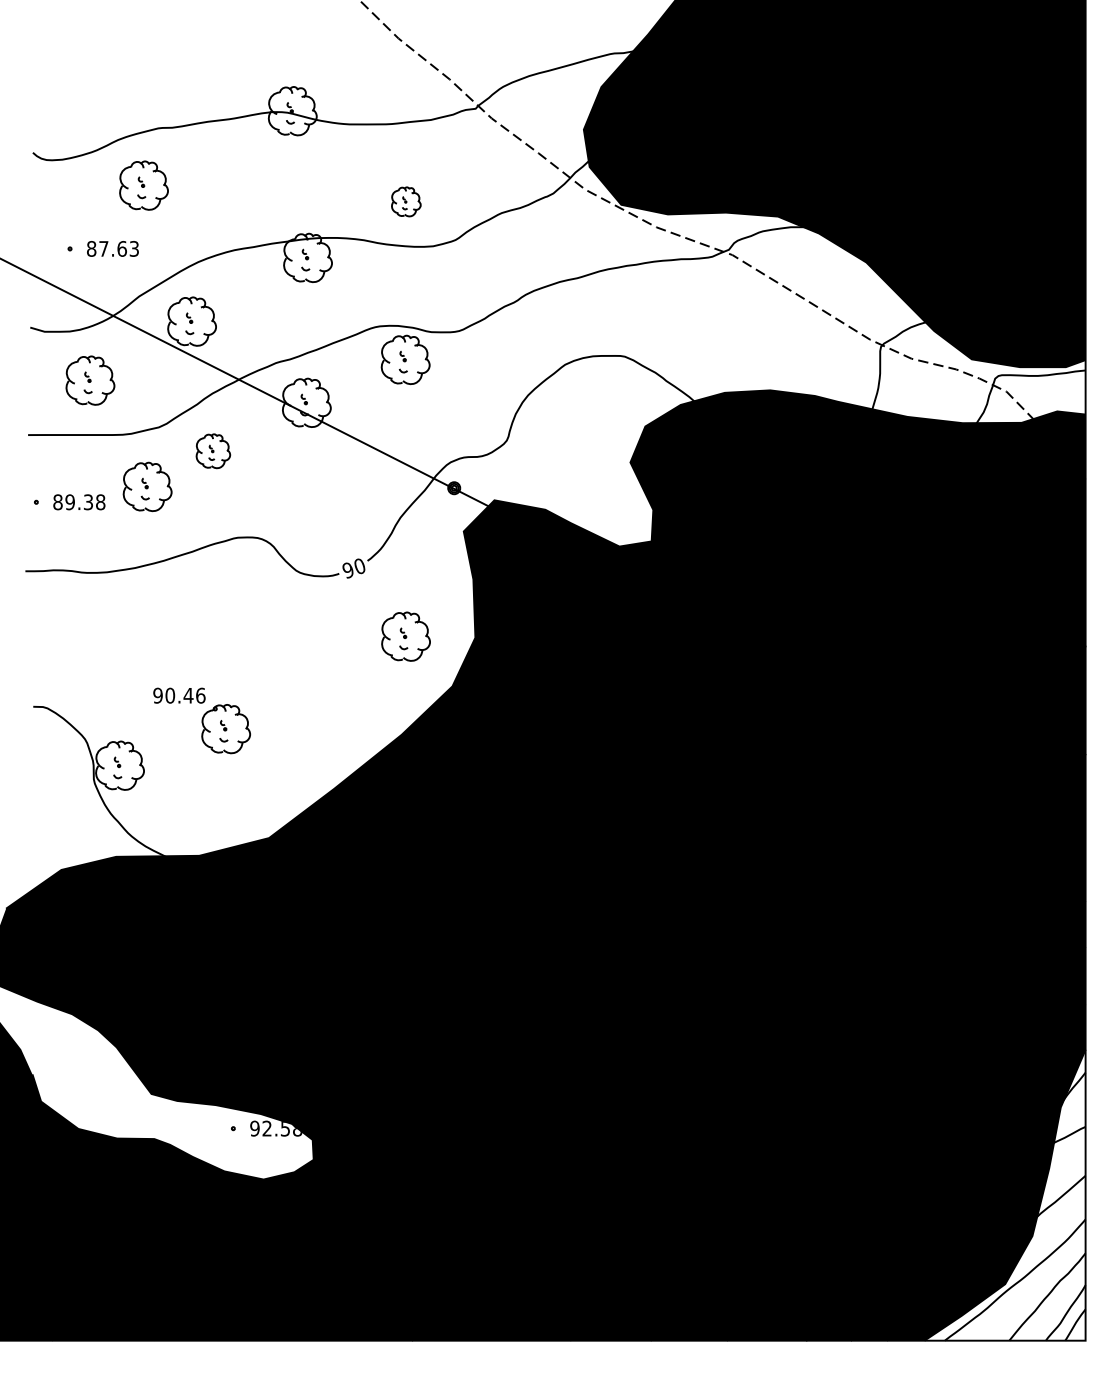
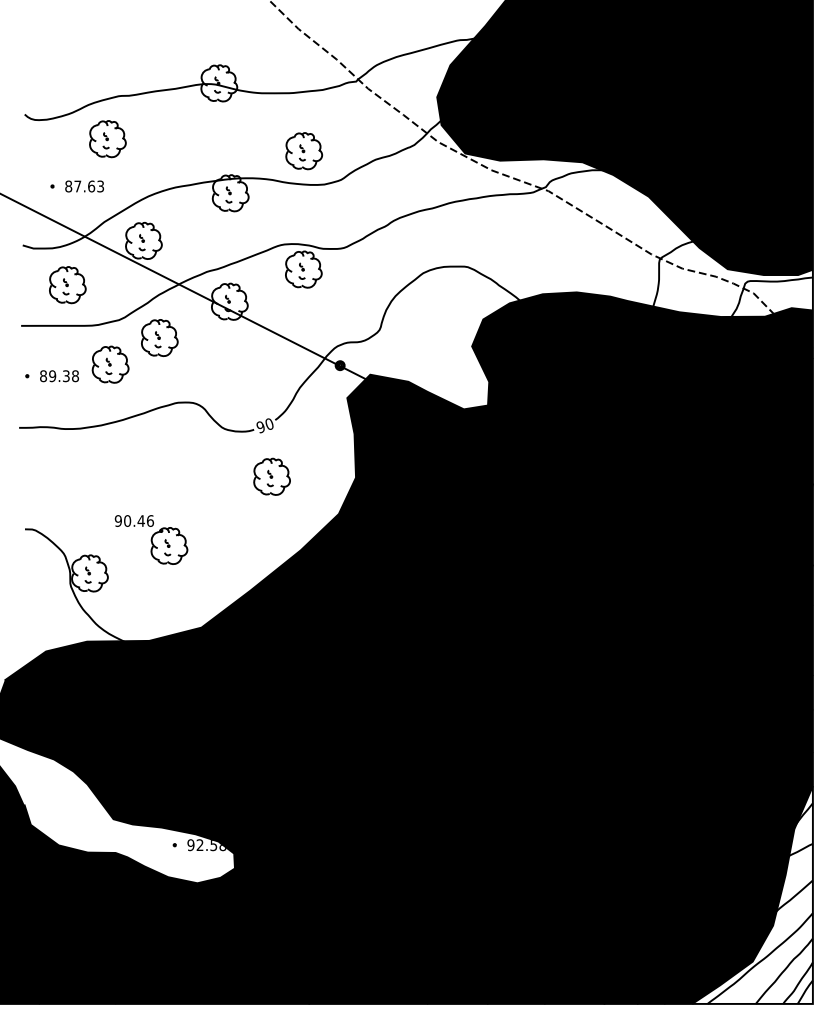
part: (406, 202) -> (304, 151), size x1.67
part: (212, 450) -> (159, 337), size x1.43
part: (405, 636) -> (271, 476), moved

